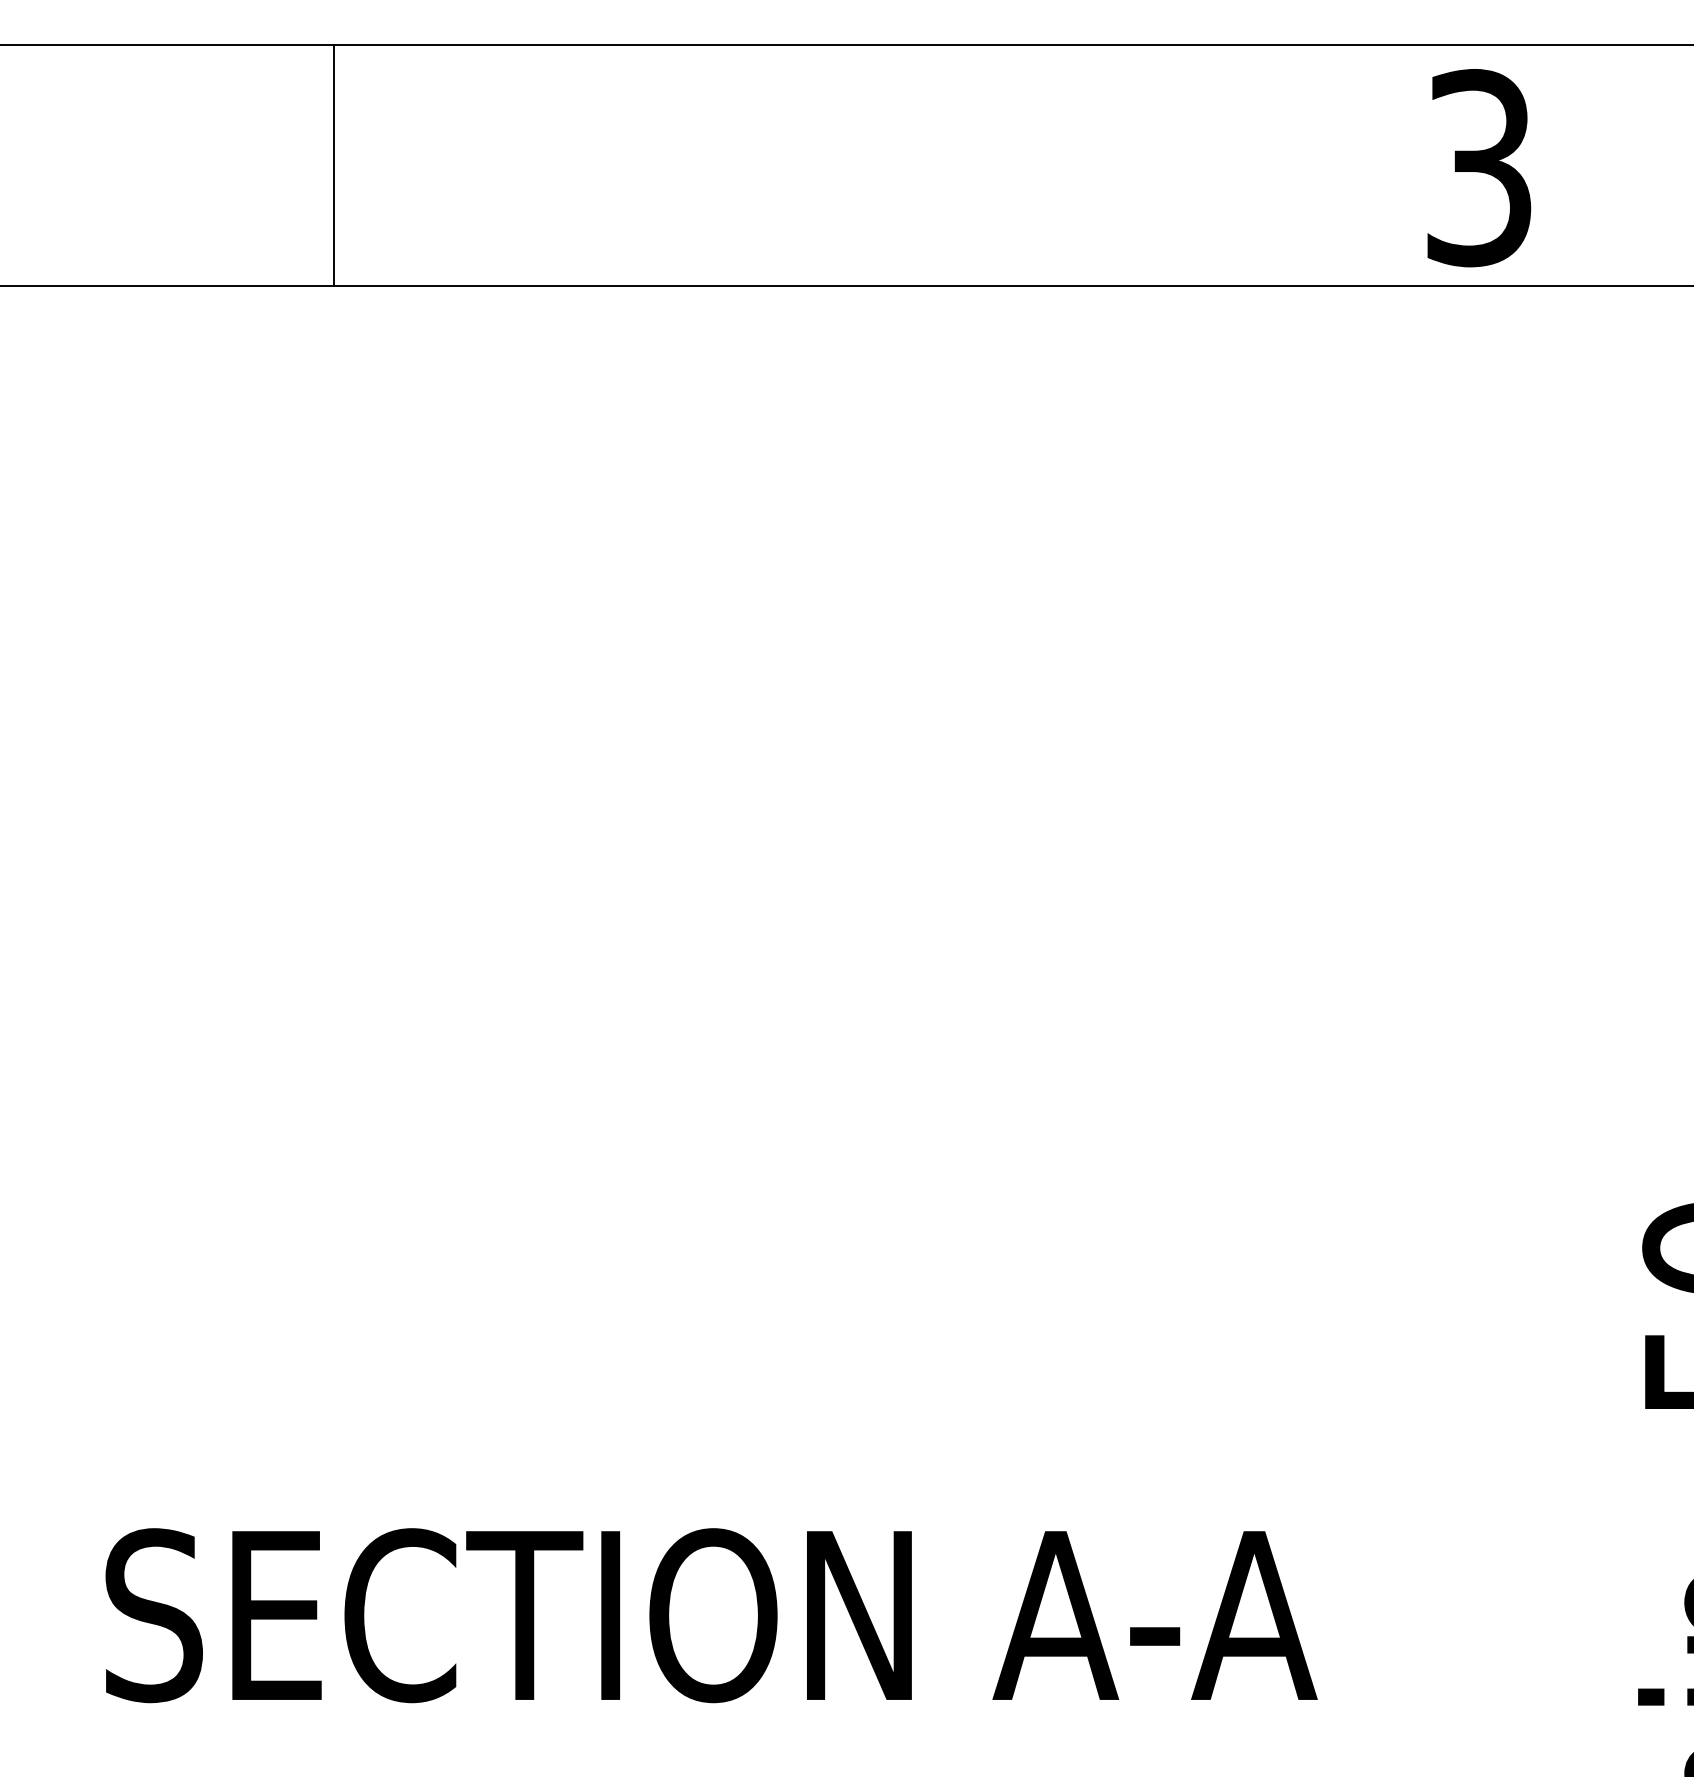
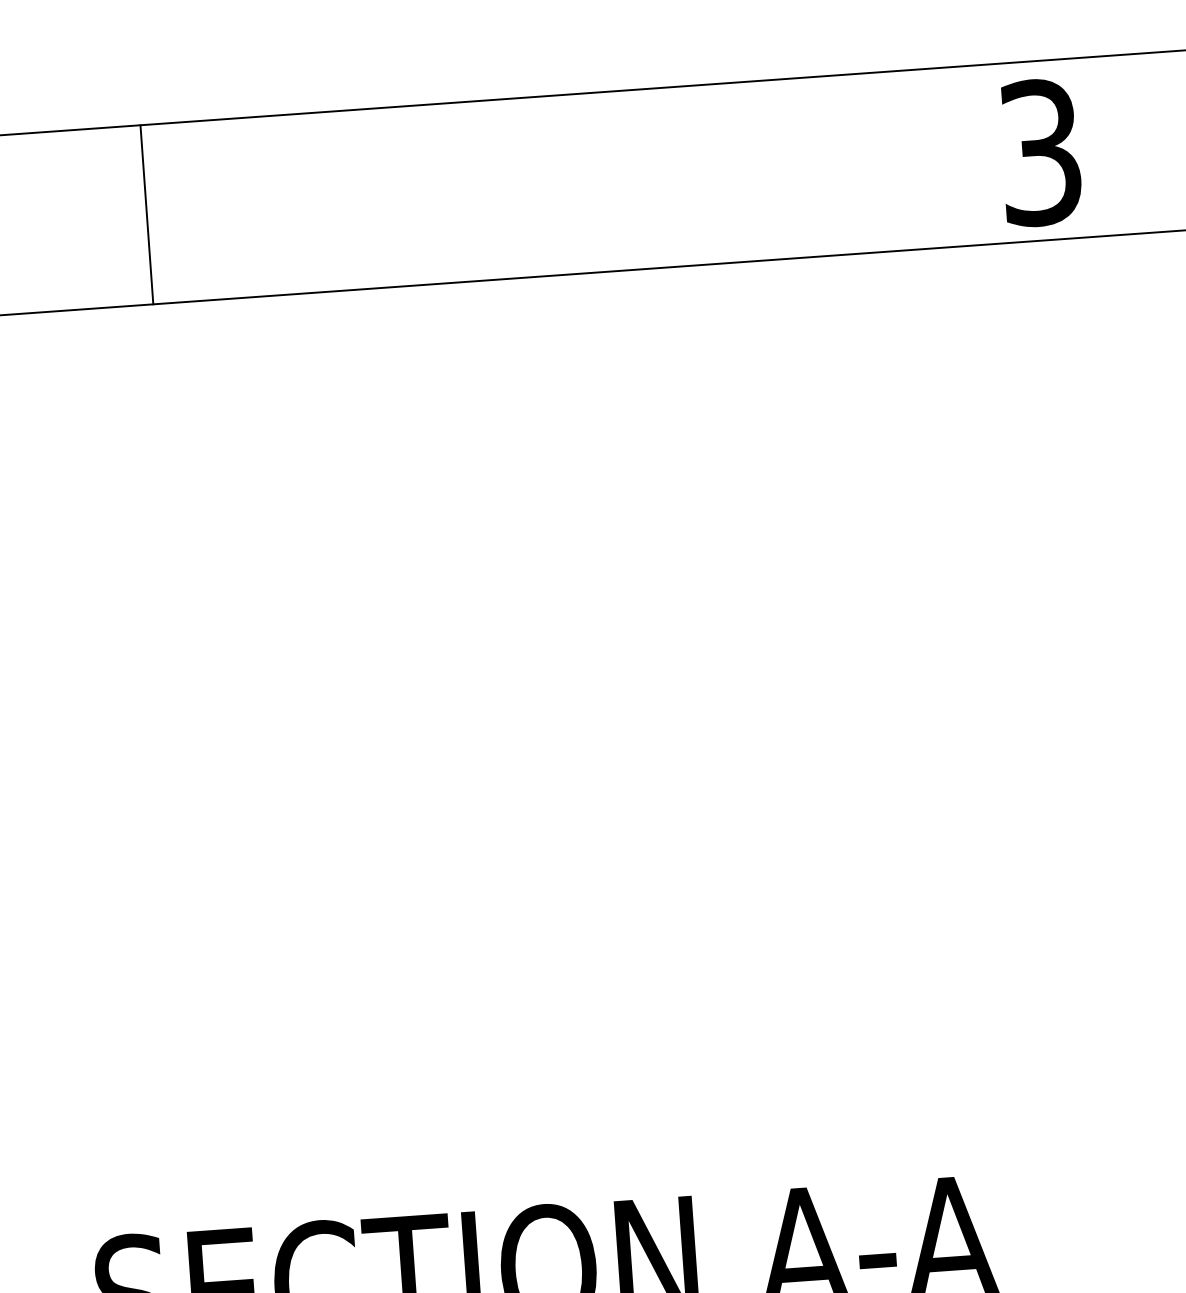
line: (333, 164) -> (146, 214), moved

